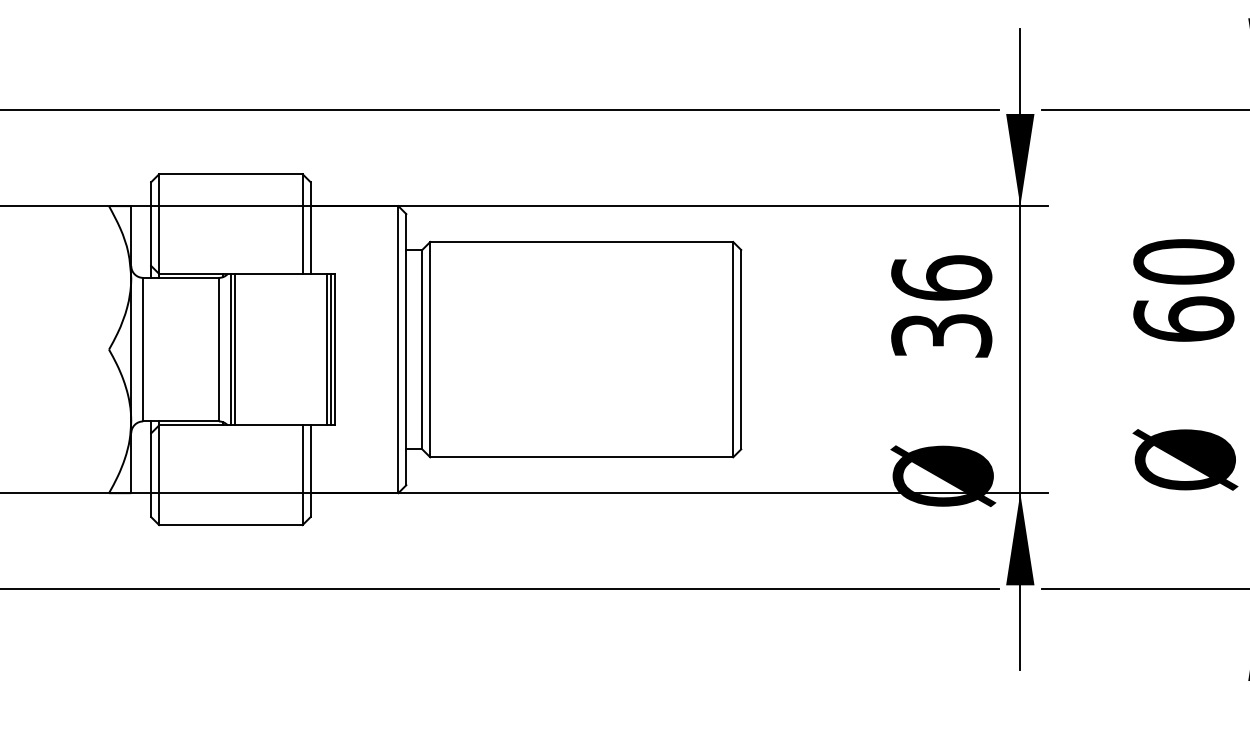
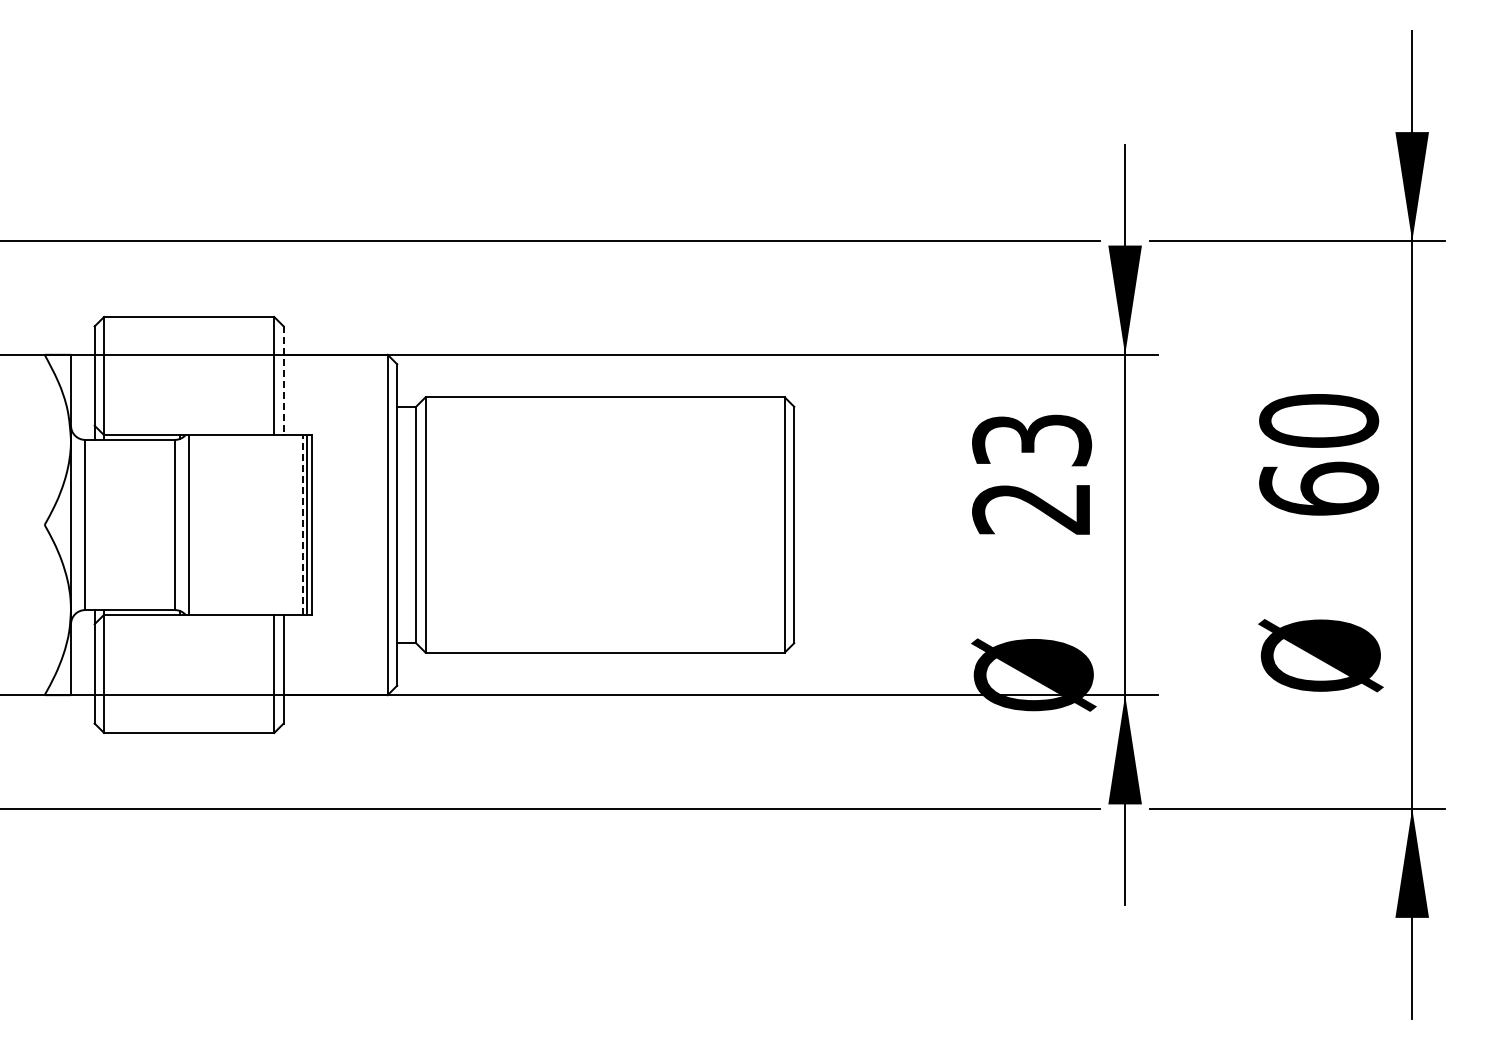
line: (310, 228) -> (283, 381), solid -> dashed
text: (942, 306) -> (1032, 473), 36 -> 23
line: (234, 349) -> (193, 524), removed
line: (326, 349) -> (302, 524), solid -> dashed

